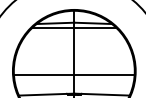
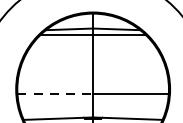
line: (44, 75) -> (55, 94), solid -> dashed

